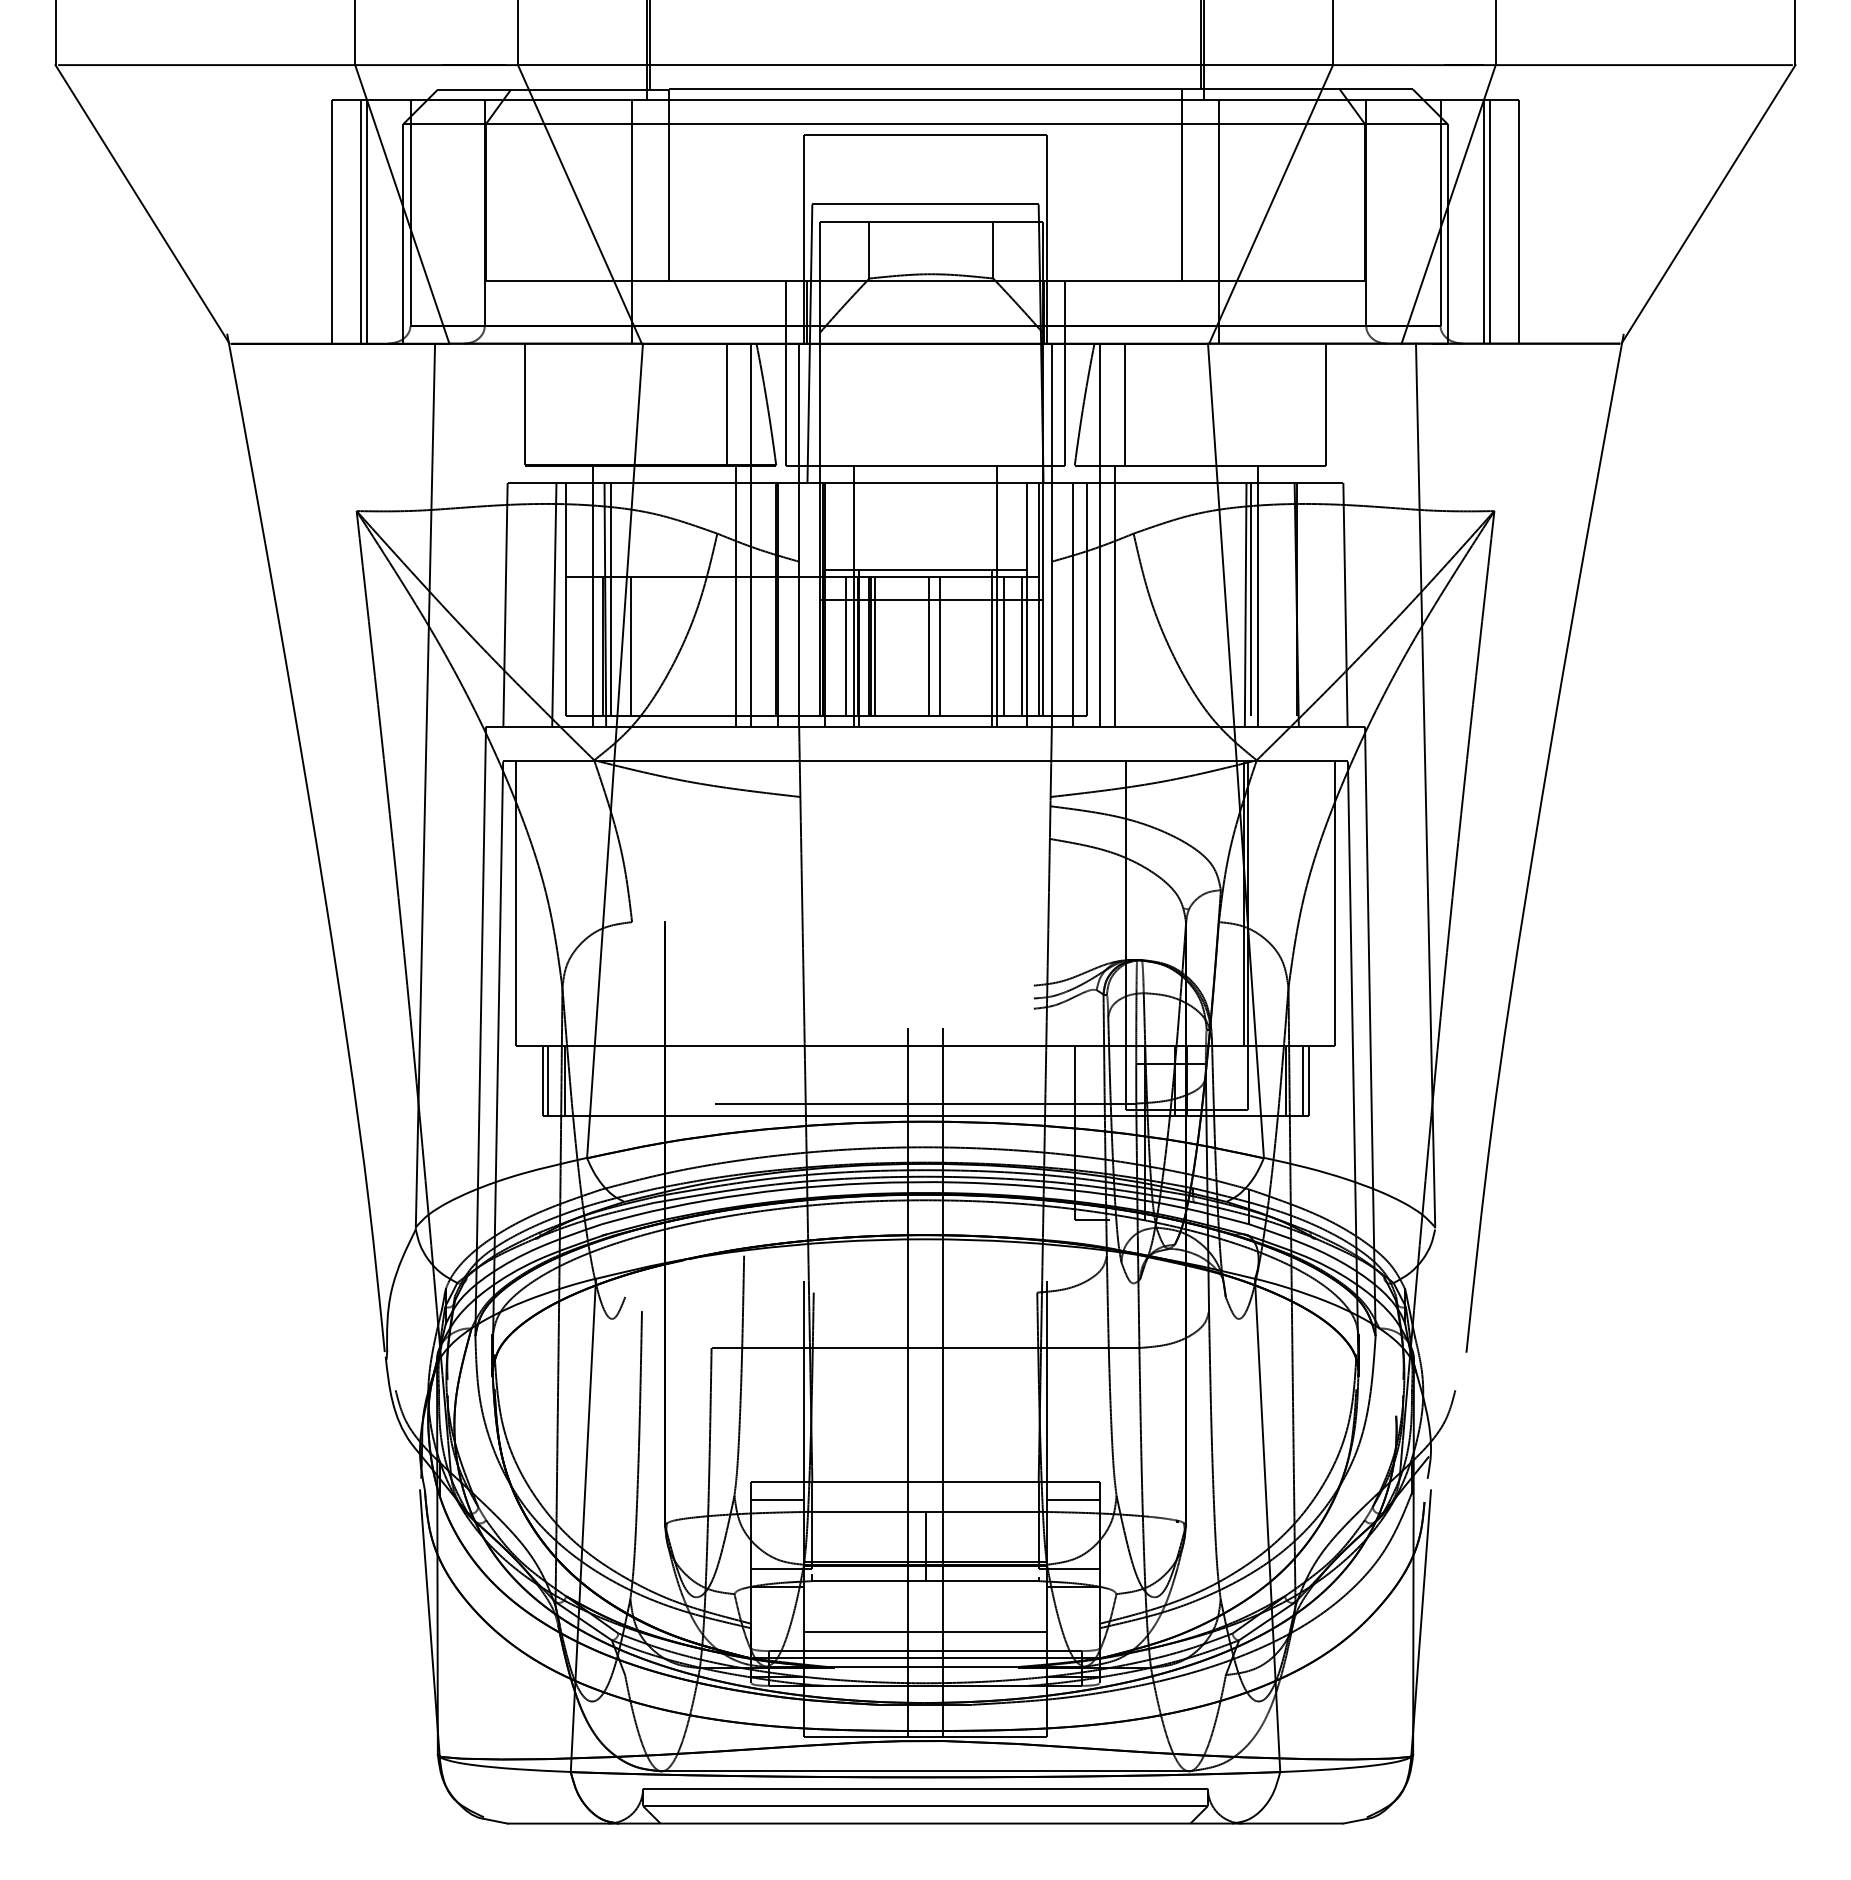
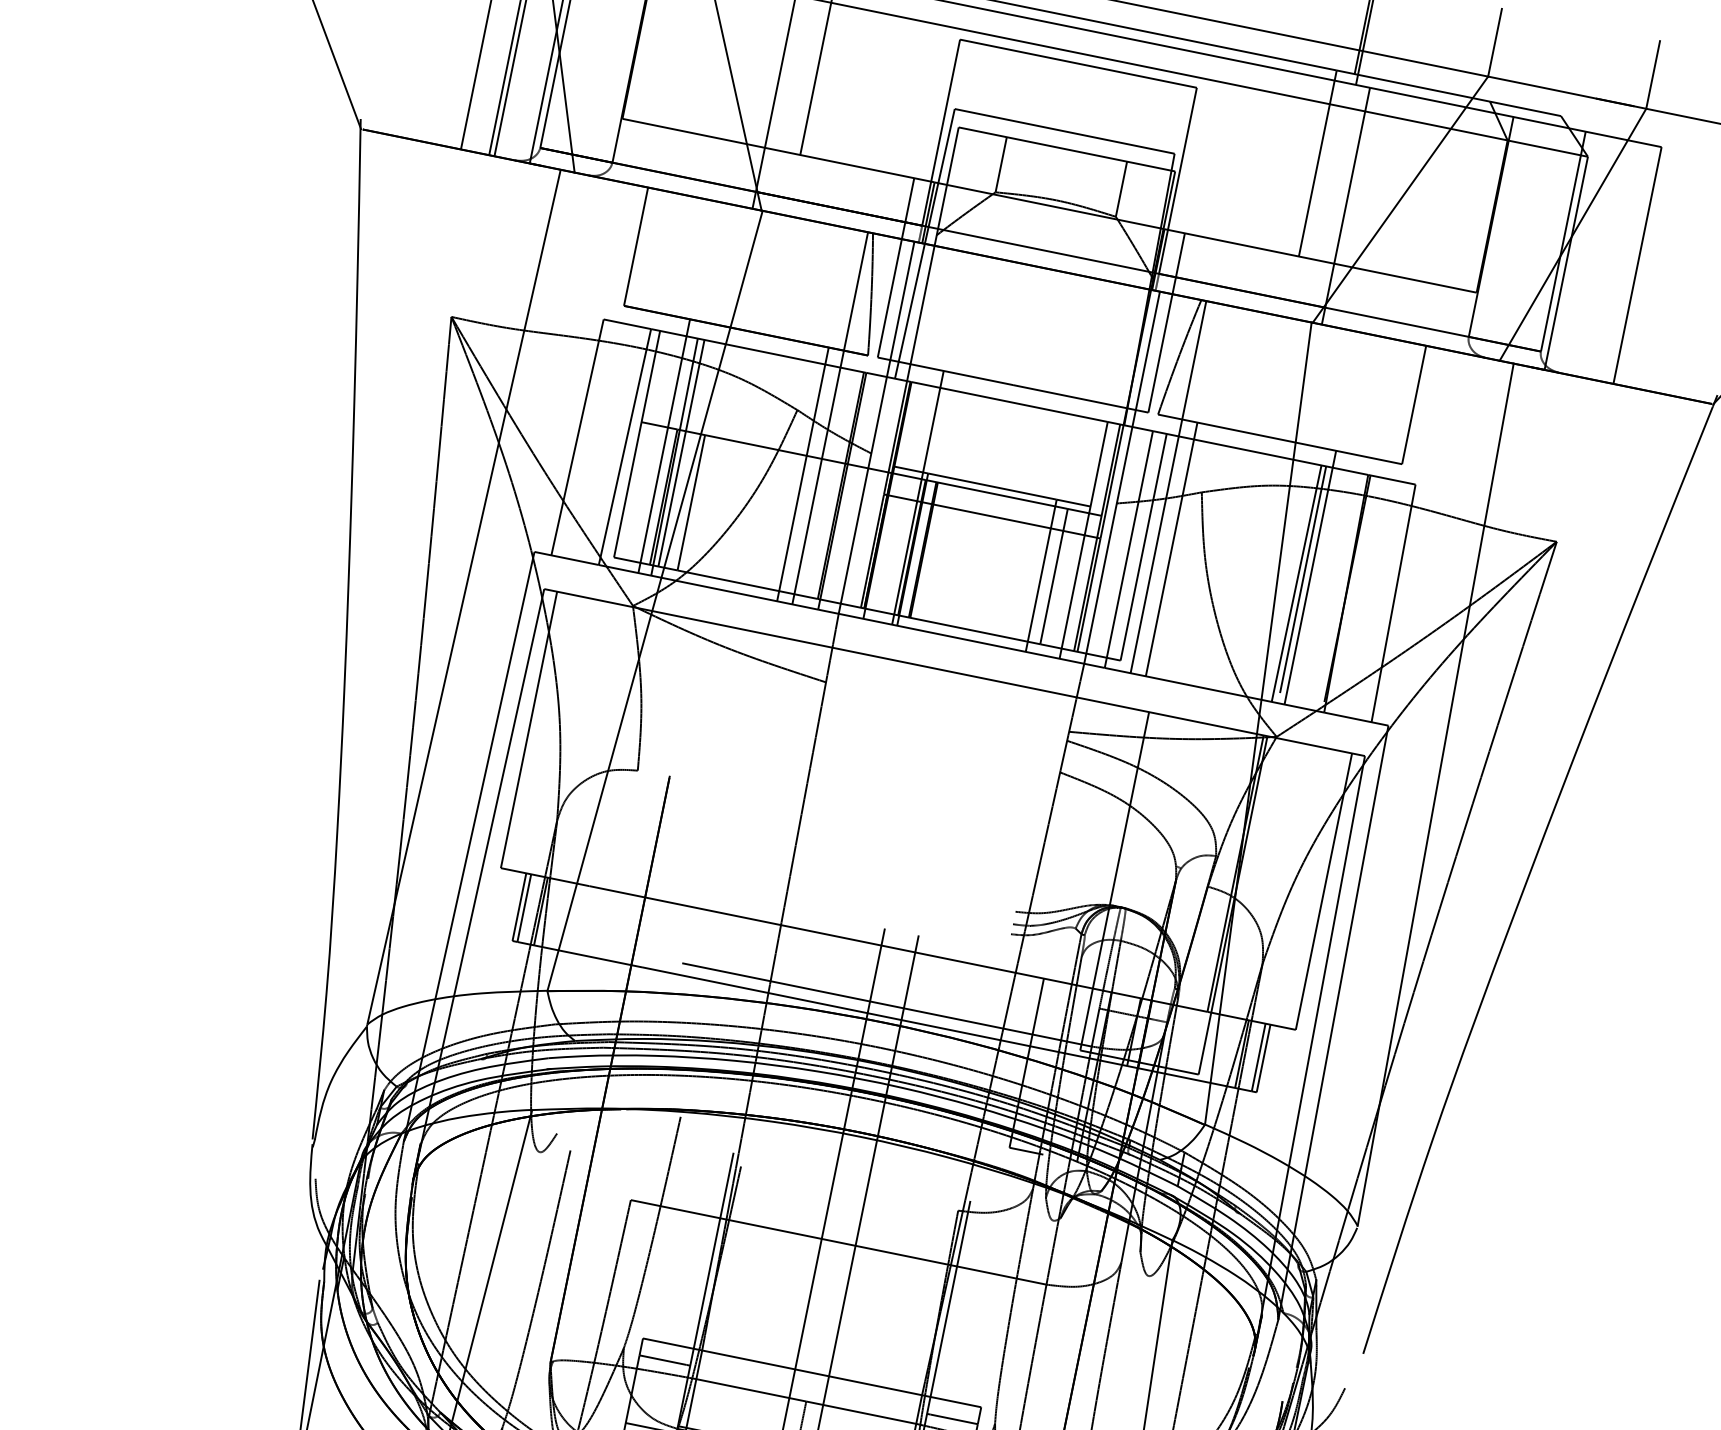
line: (1484, 221) -> (1604, 258), removed
line: (1489, 221) -> (1609, 259), removed
line: (726, 404) -> (831, 286), removed
line: (1124, 404) -> (1218, 365), removed
line: (996, 595) -> (1056, 525), removed
line: (846, 646) -> (900, 545), removed
line: (875, 646) -> (928, 550), removed
line: (928, 646) -> (980, 561), removed
line: (940, 646) -> (991, 563), removed
line: (1021, 646) -> (1070, 579), removed

